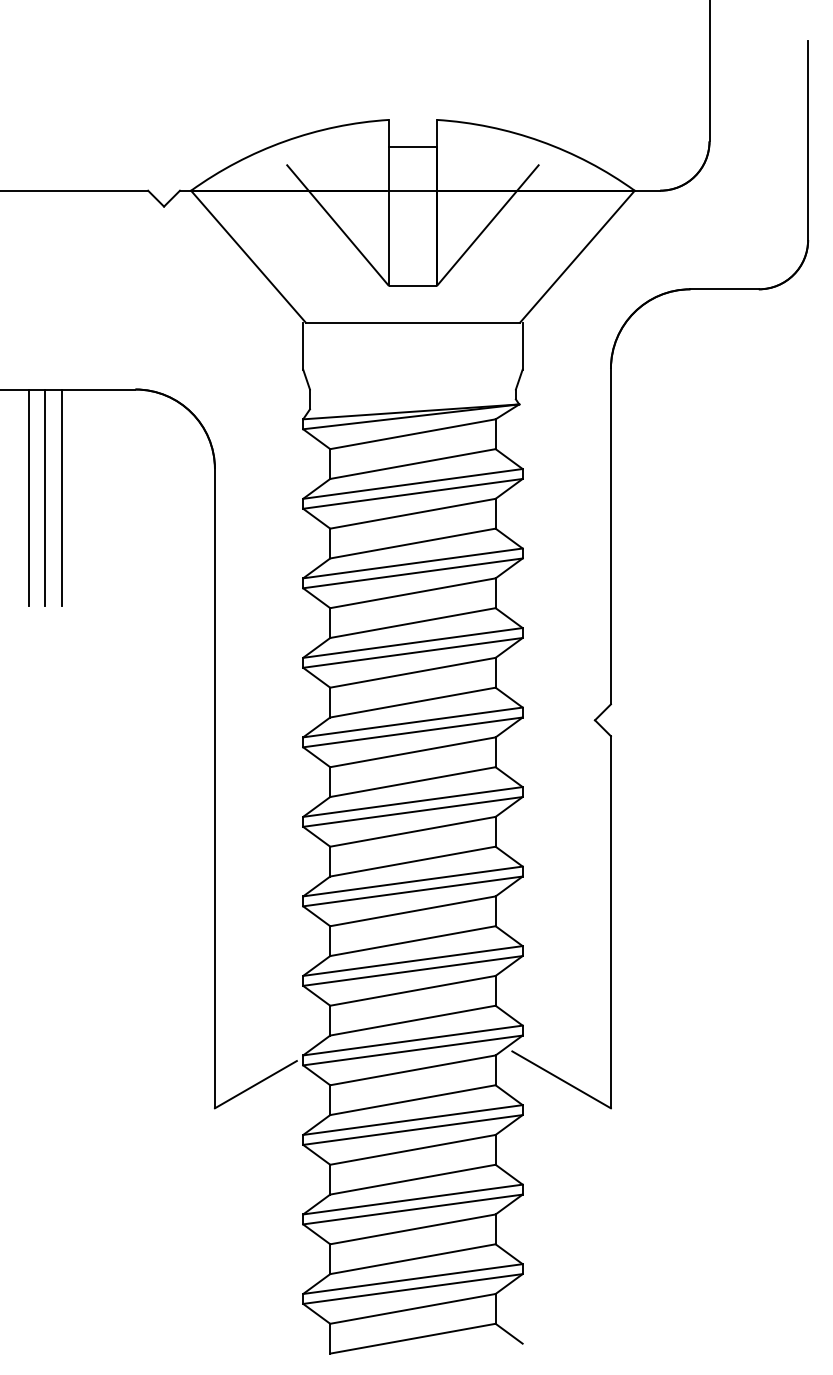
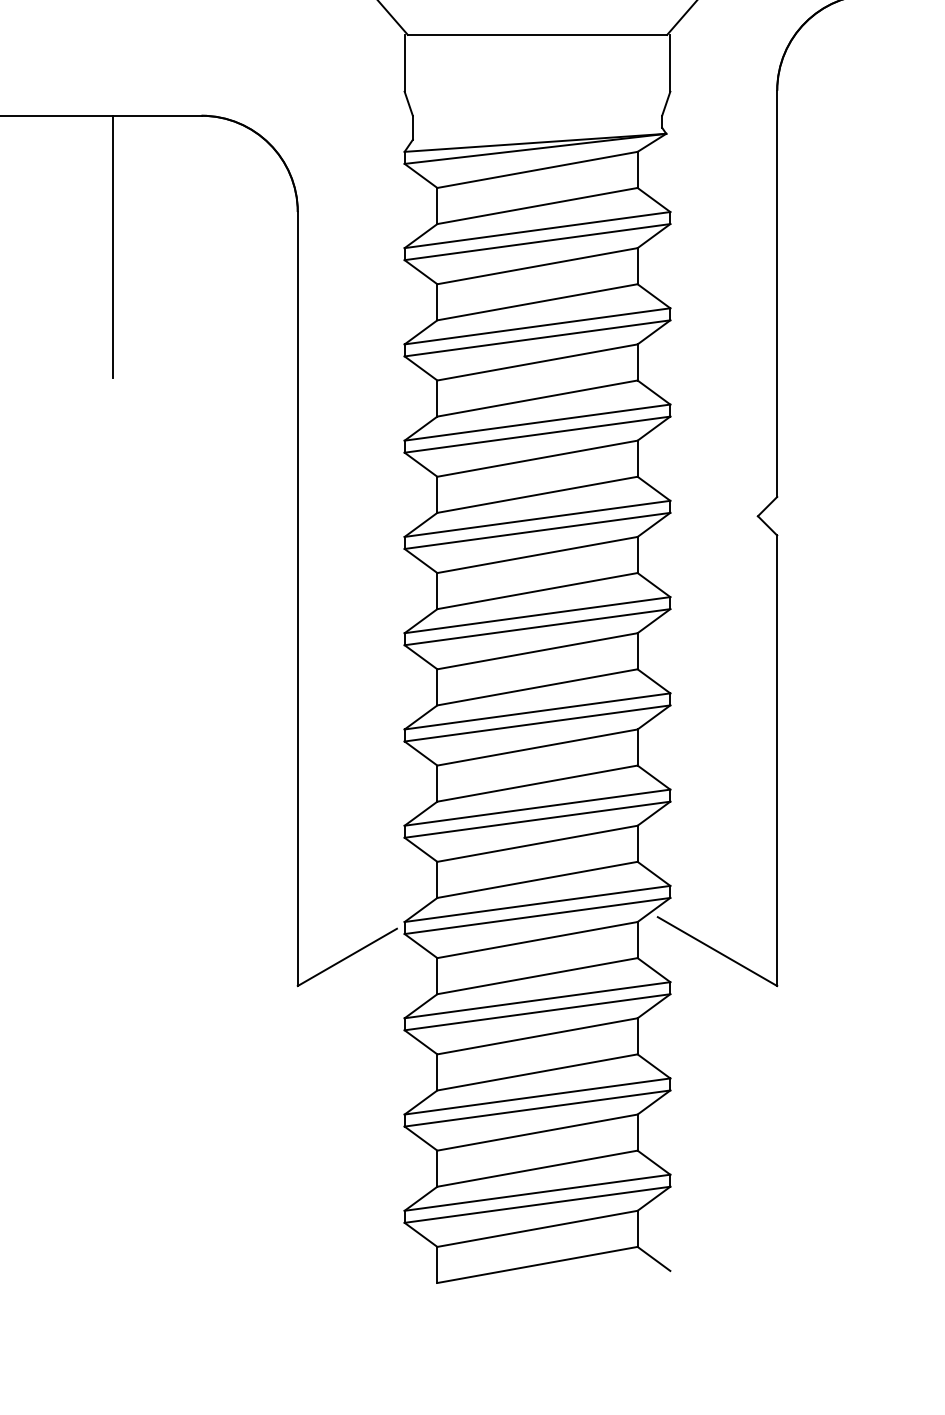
line: (28, 497) -> (72, 246), removed
line: (44, 497) -> (91, 246), removed

